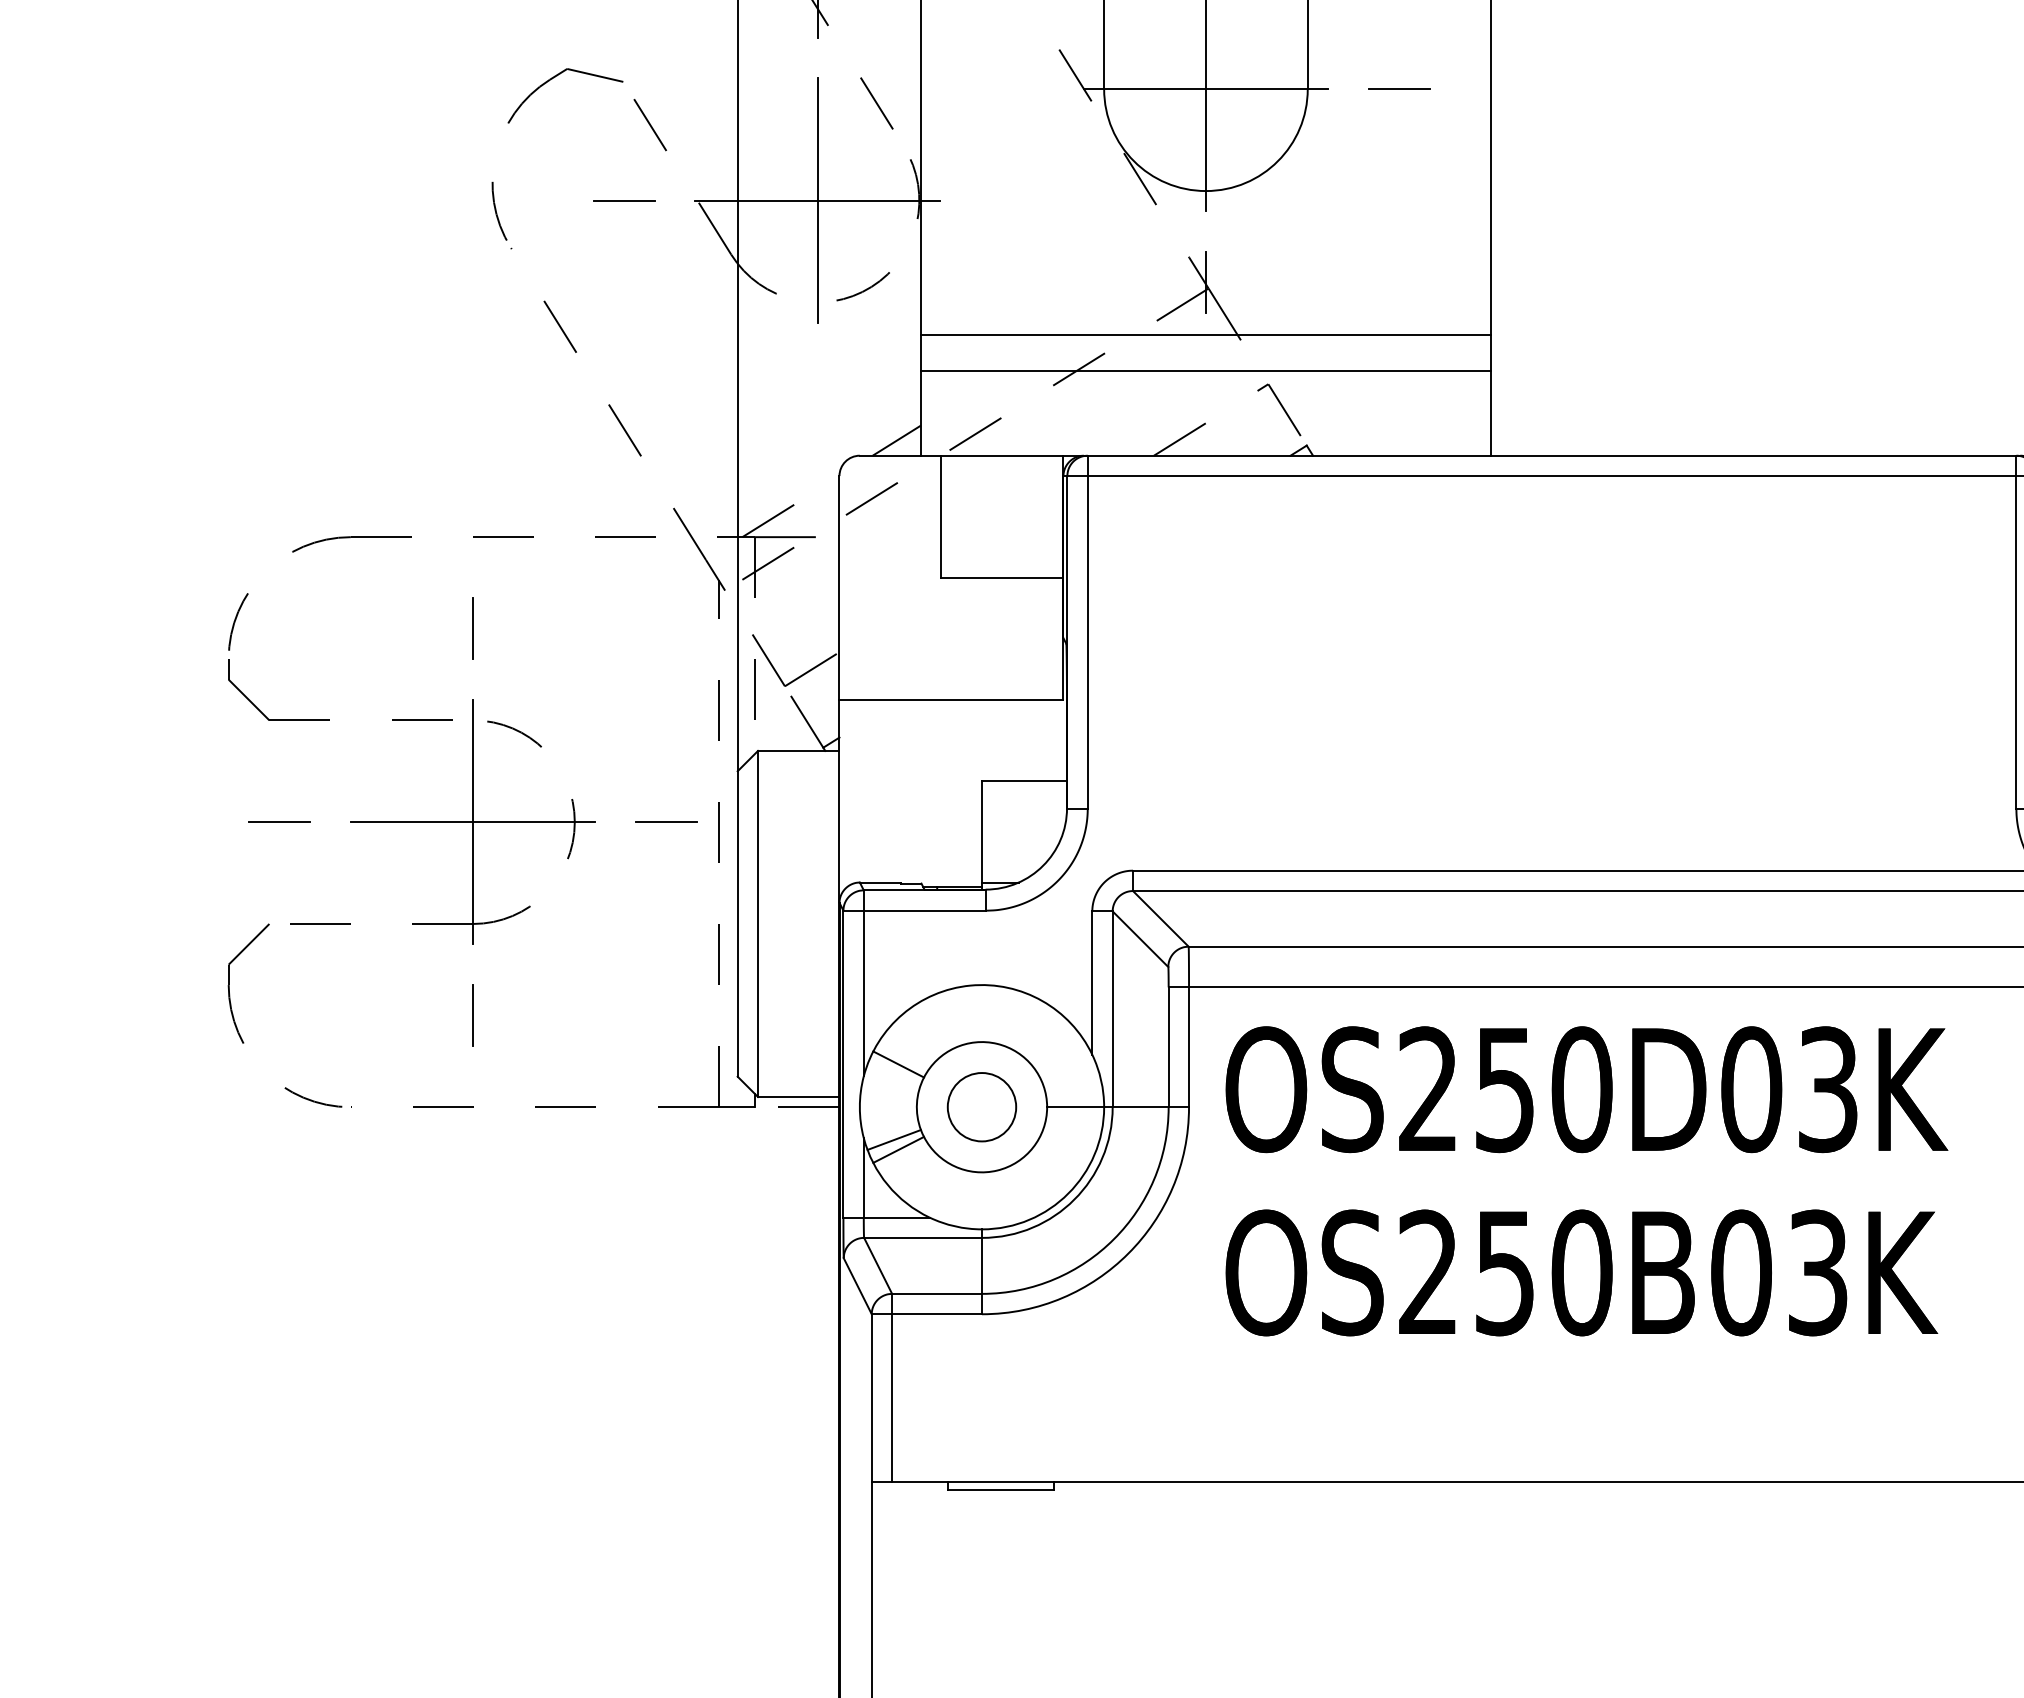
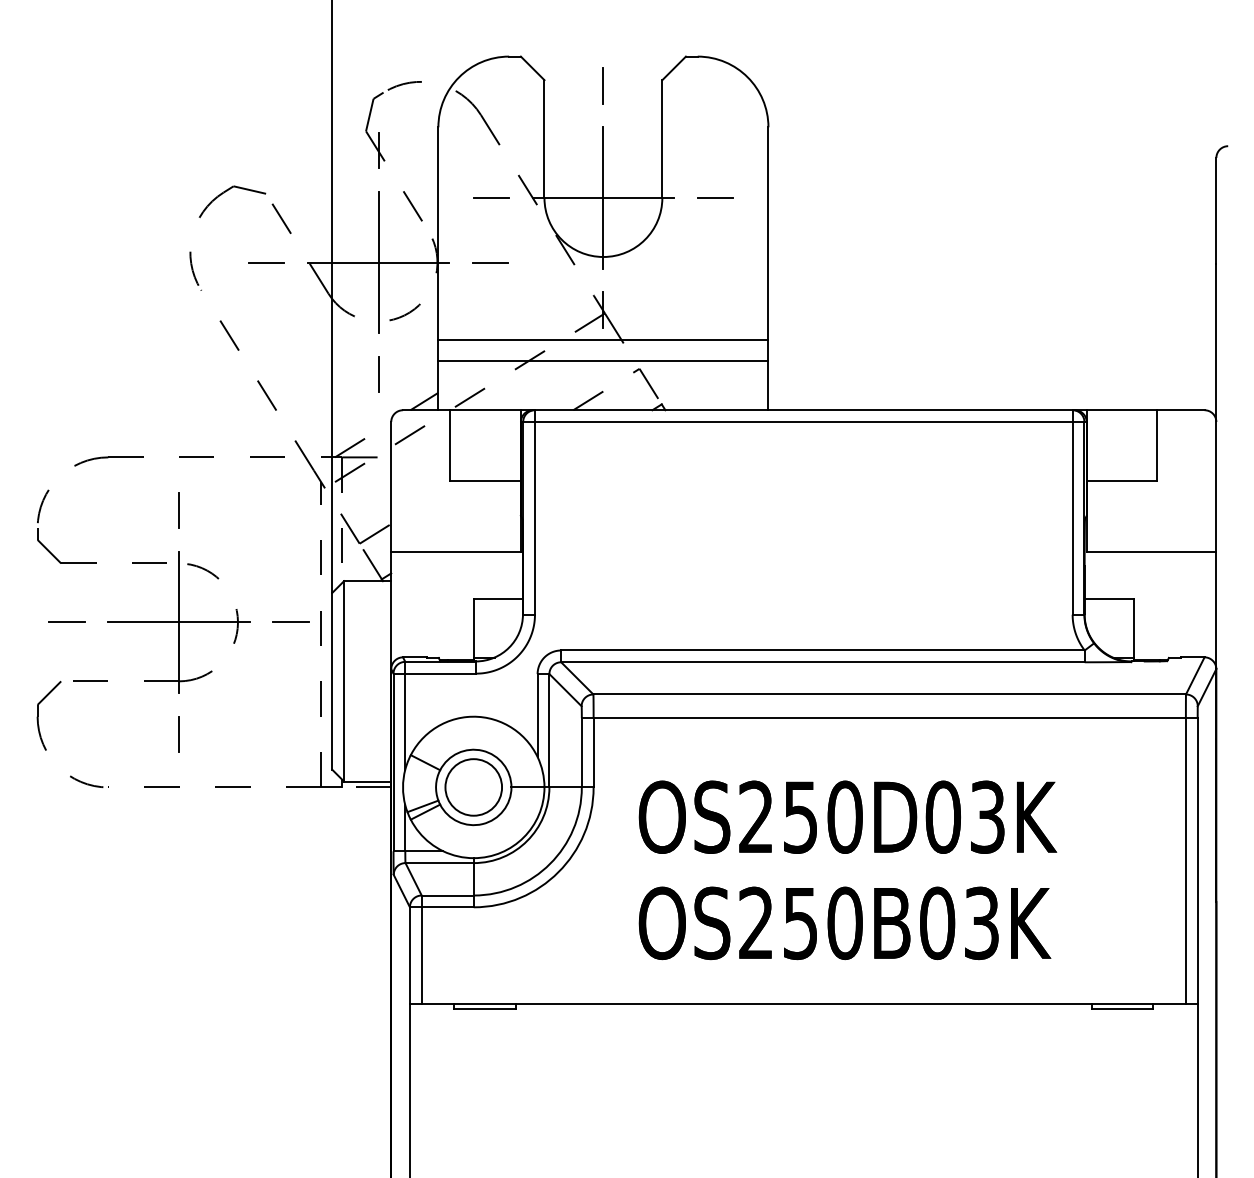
line: (1012, 88) -> (491, 197), added
line: (1010, 200) -> (490, 262), added
line: (817, 393) -> (378, 374), added
circle: (981, 1107) -> (473, 787), size x1.43
text: (1586, 1181) -> (847, 870), moved

